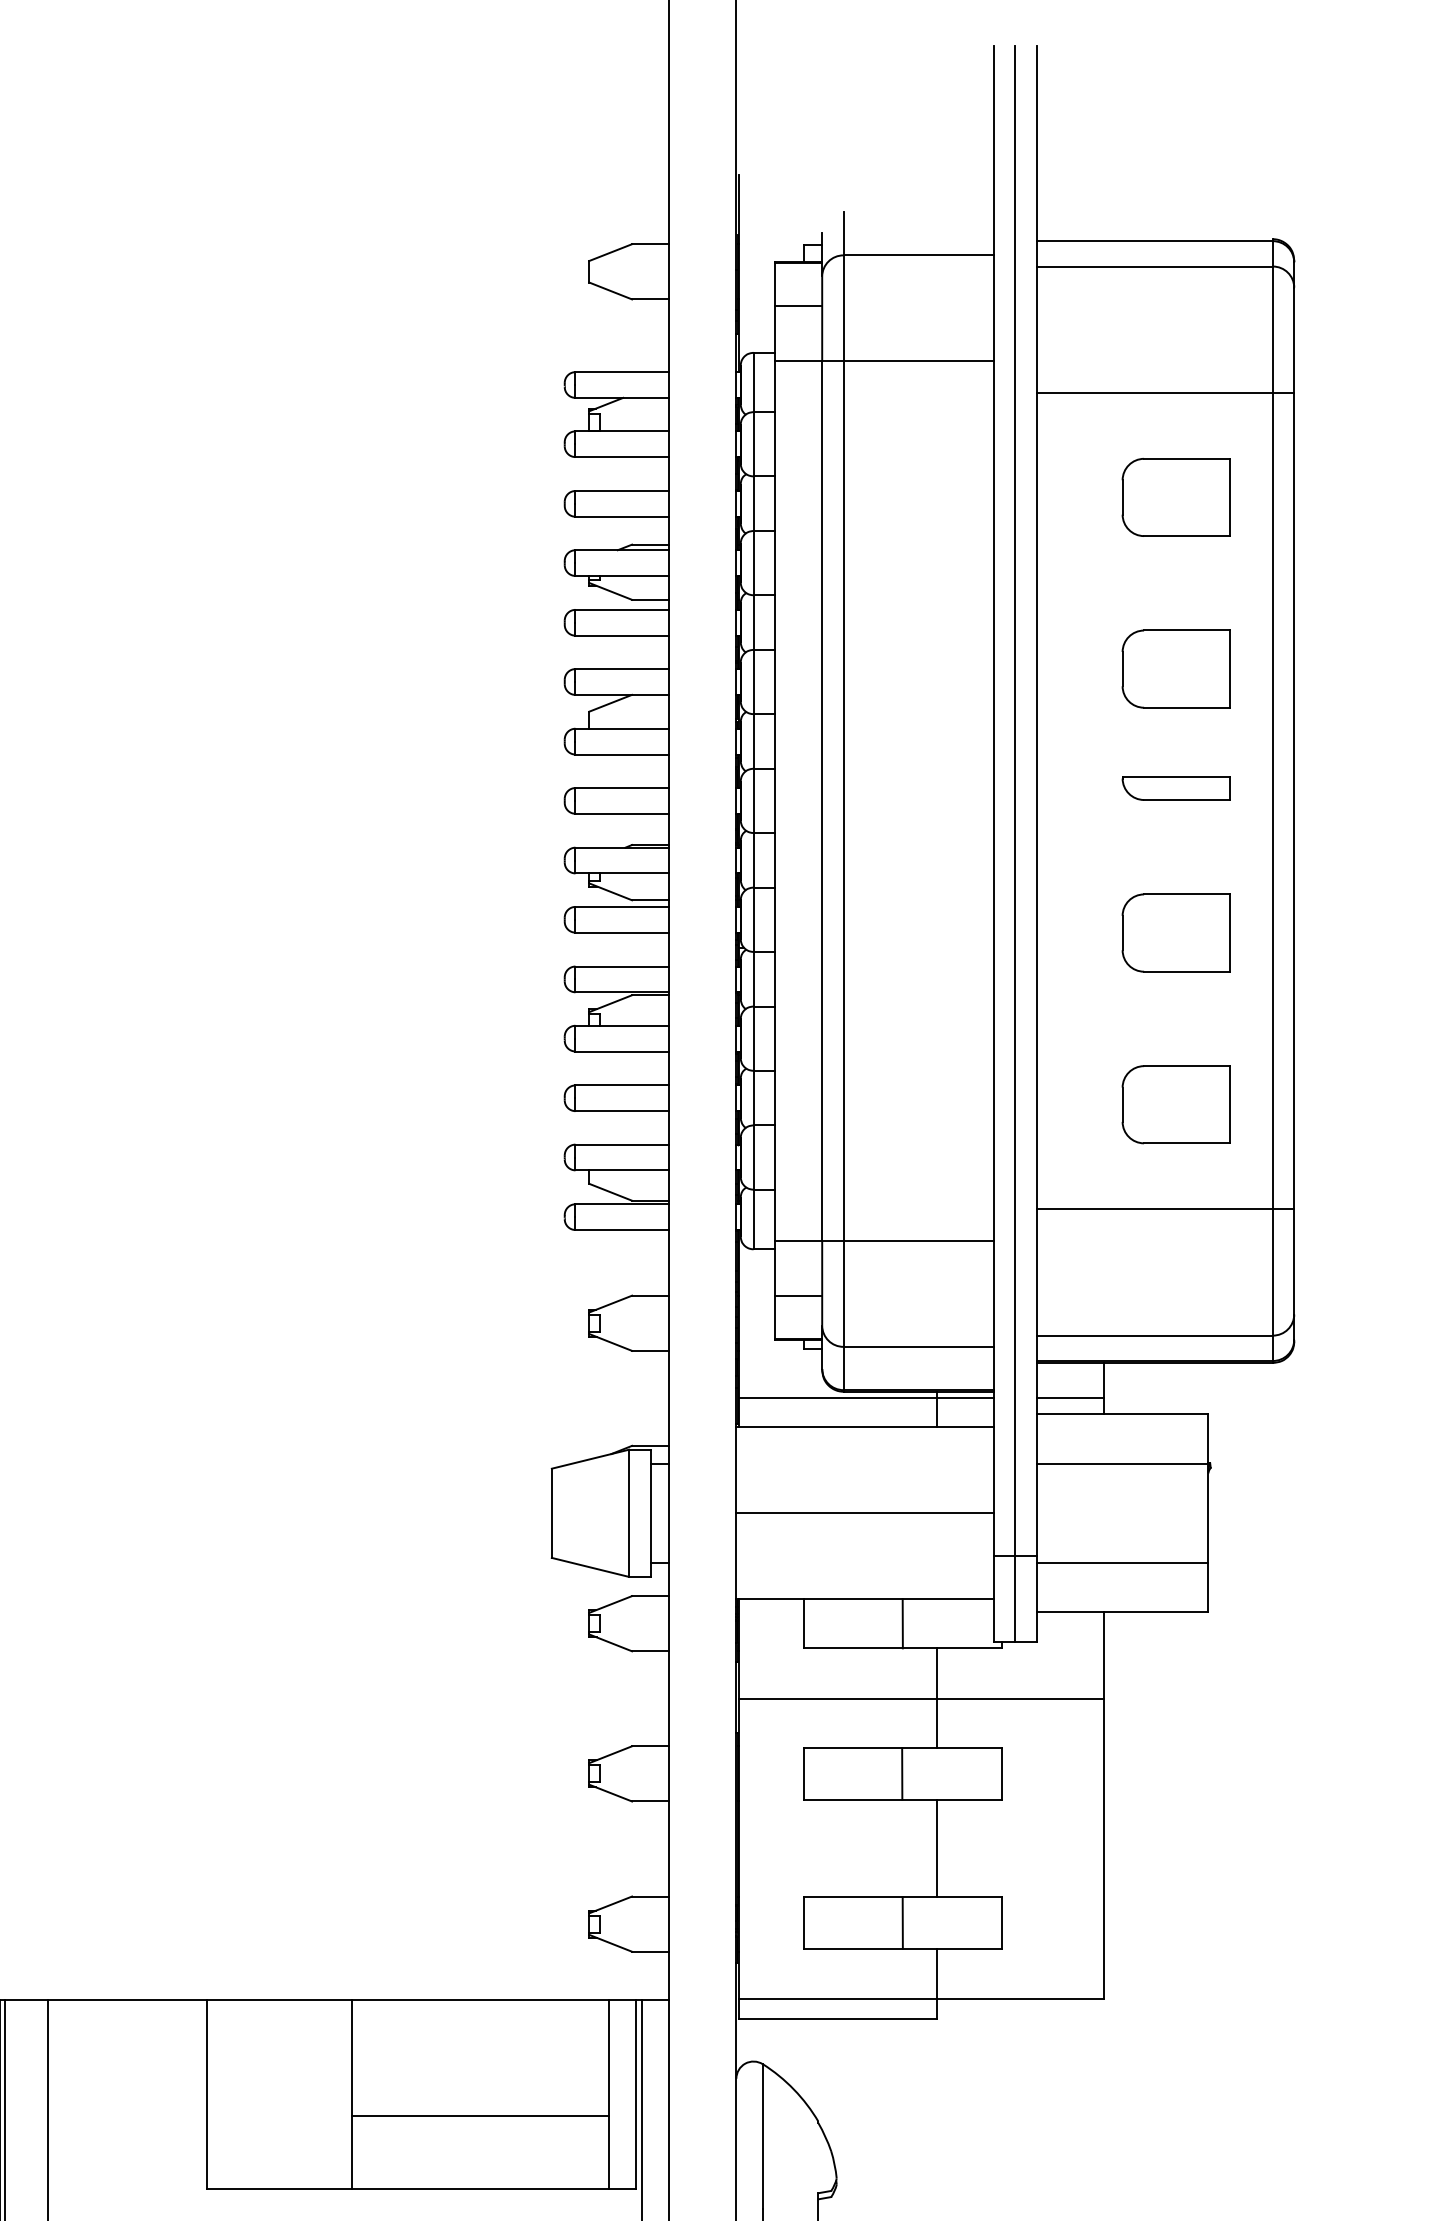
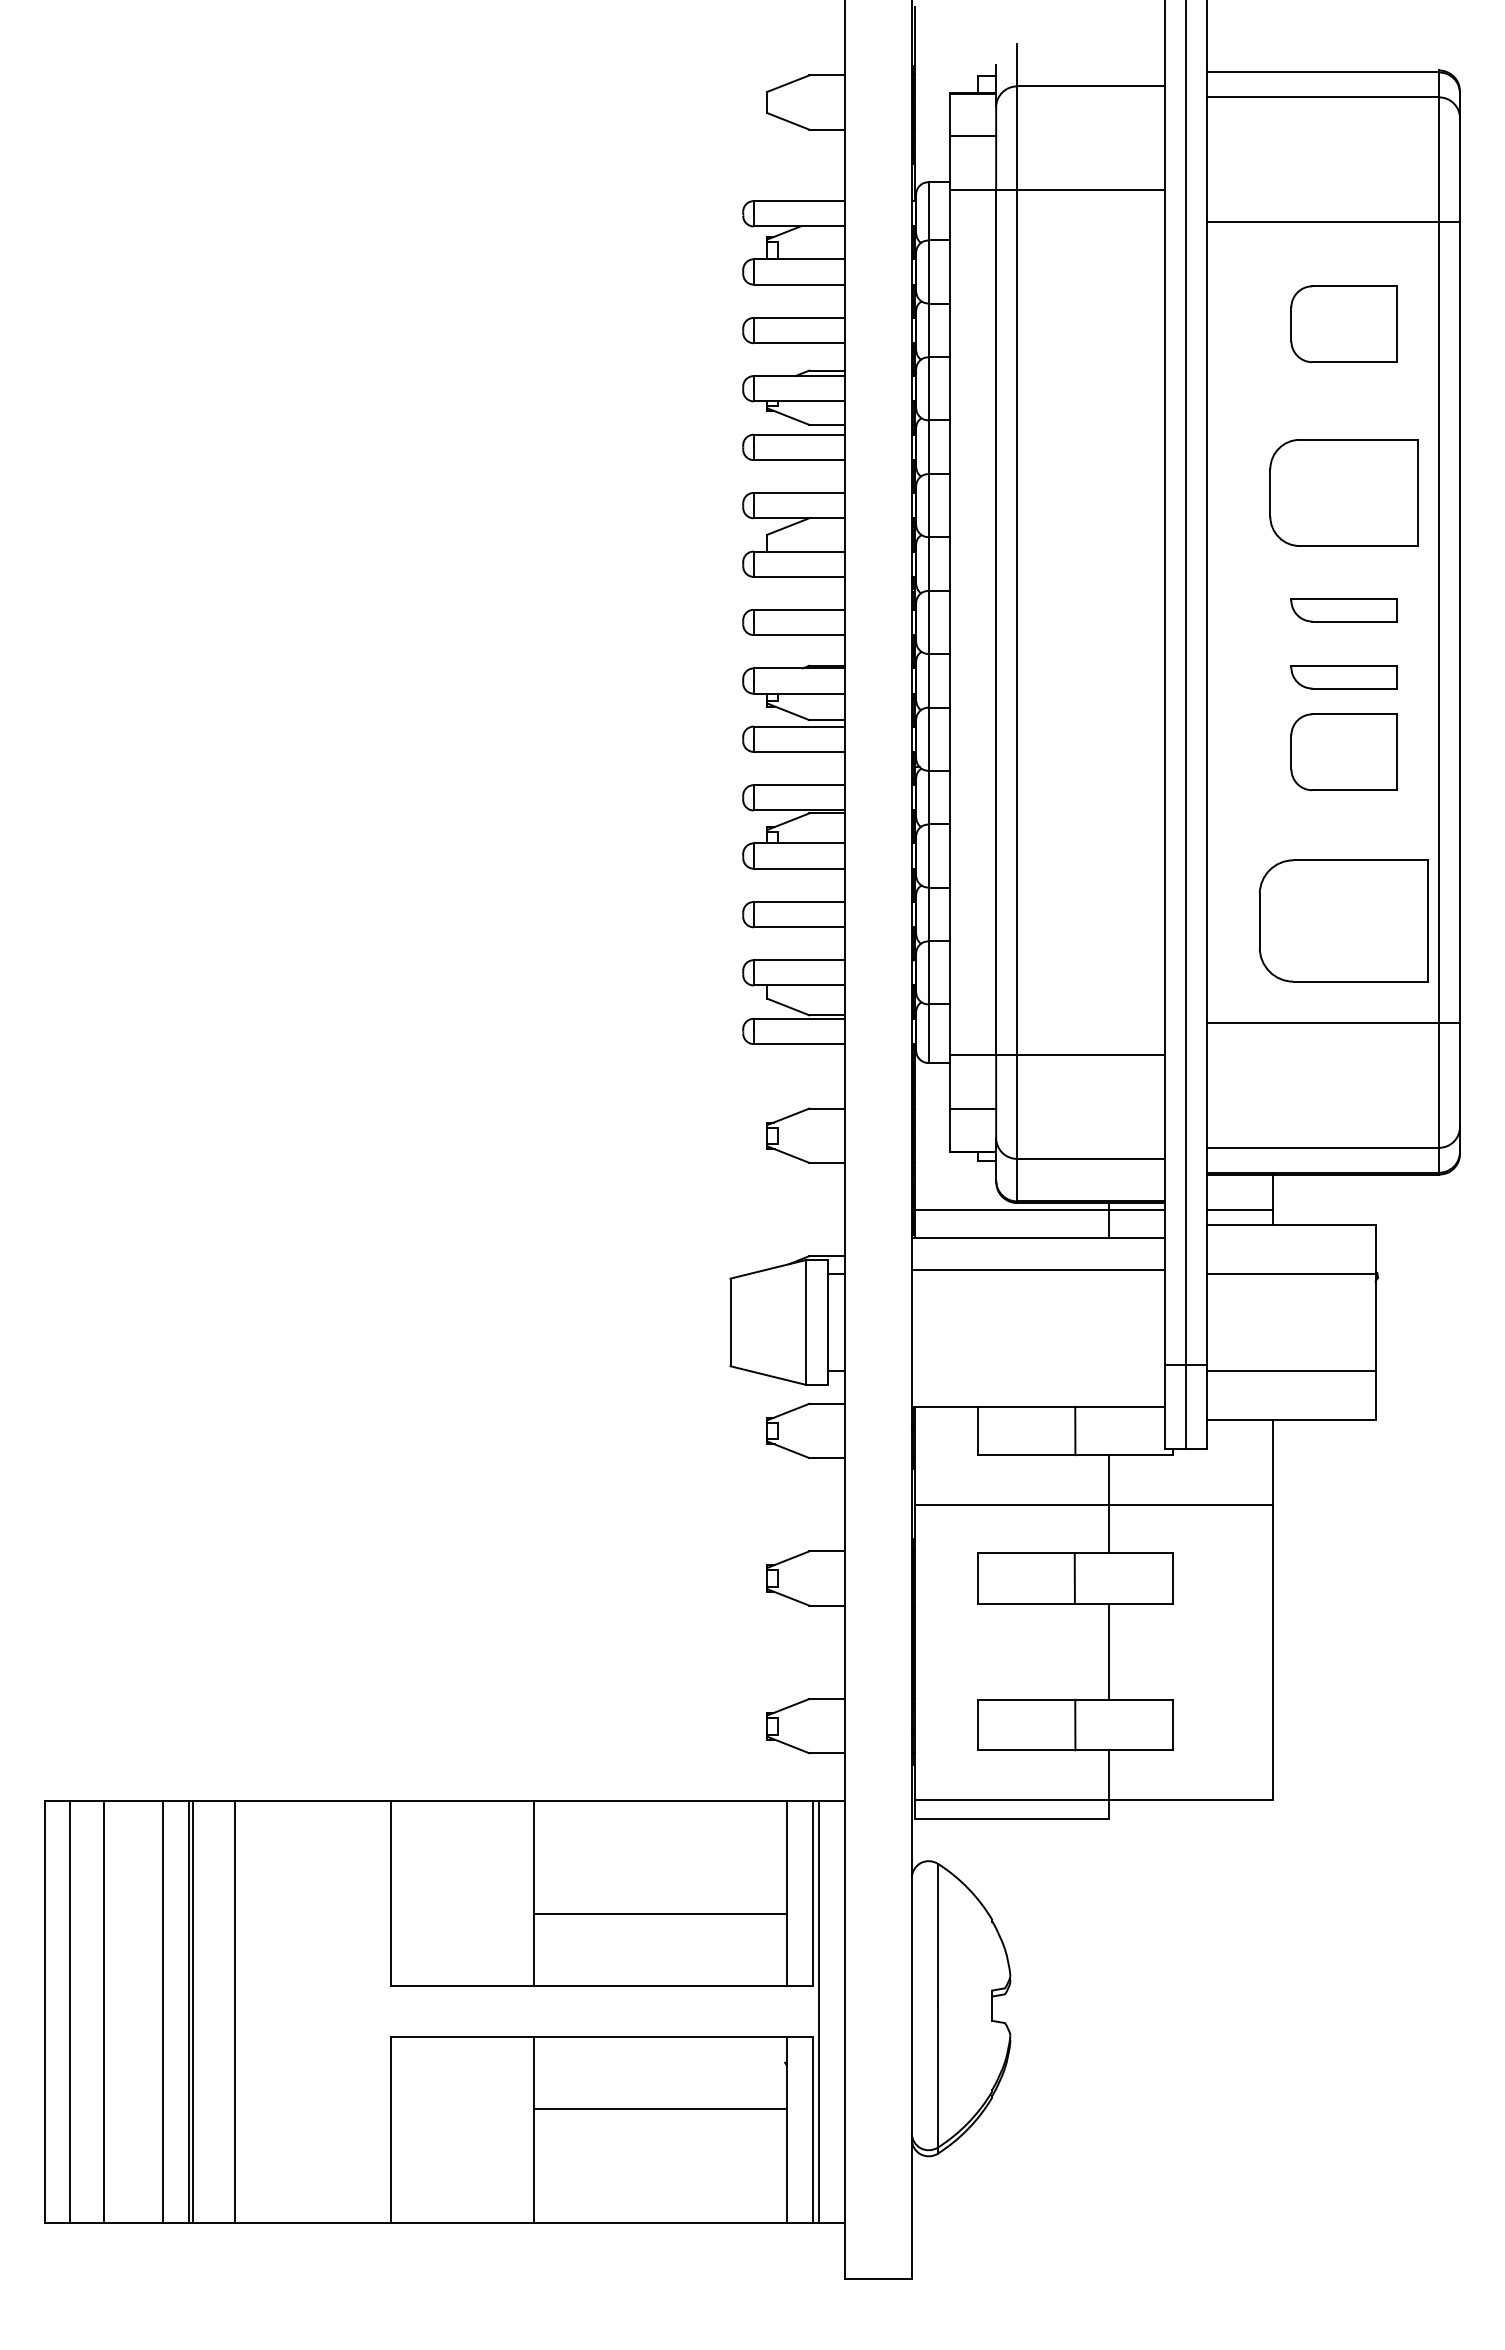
part: (1175, 668) -> (1343, 492), size x1.4
part: (1175, 856) -> (1343, 677), added
part: (1175, 1104) -> (1343, 920), size x1.6
line: (864, 1513) -> (1037, 1270), moved

